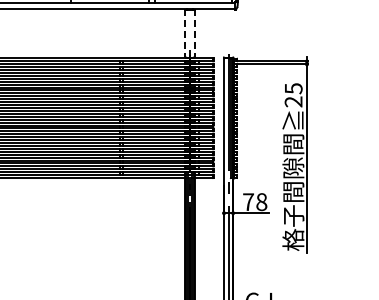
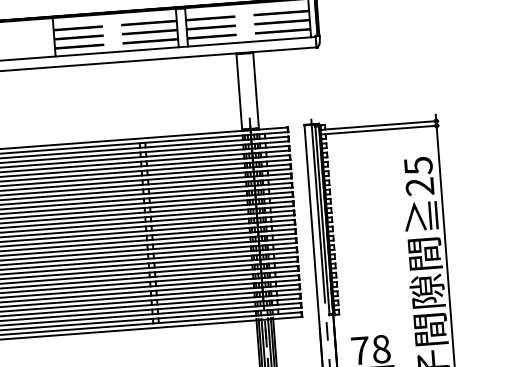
line: (184, 34) -> (239, 93), dashed -> solid
line: (195, 34) -> (256, 91), dashed -> solid

